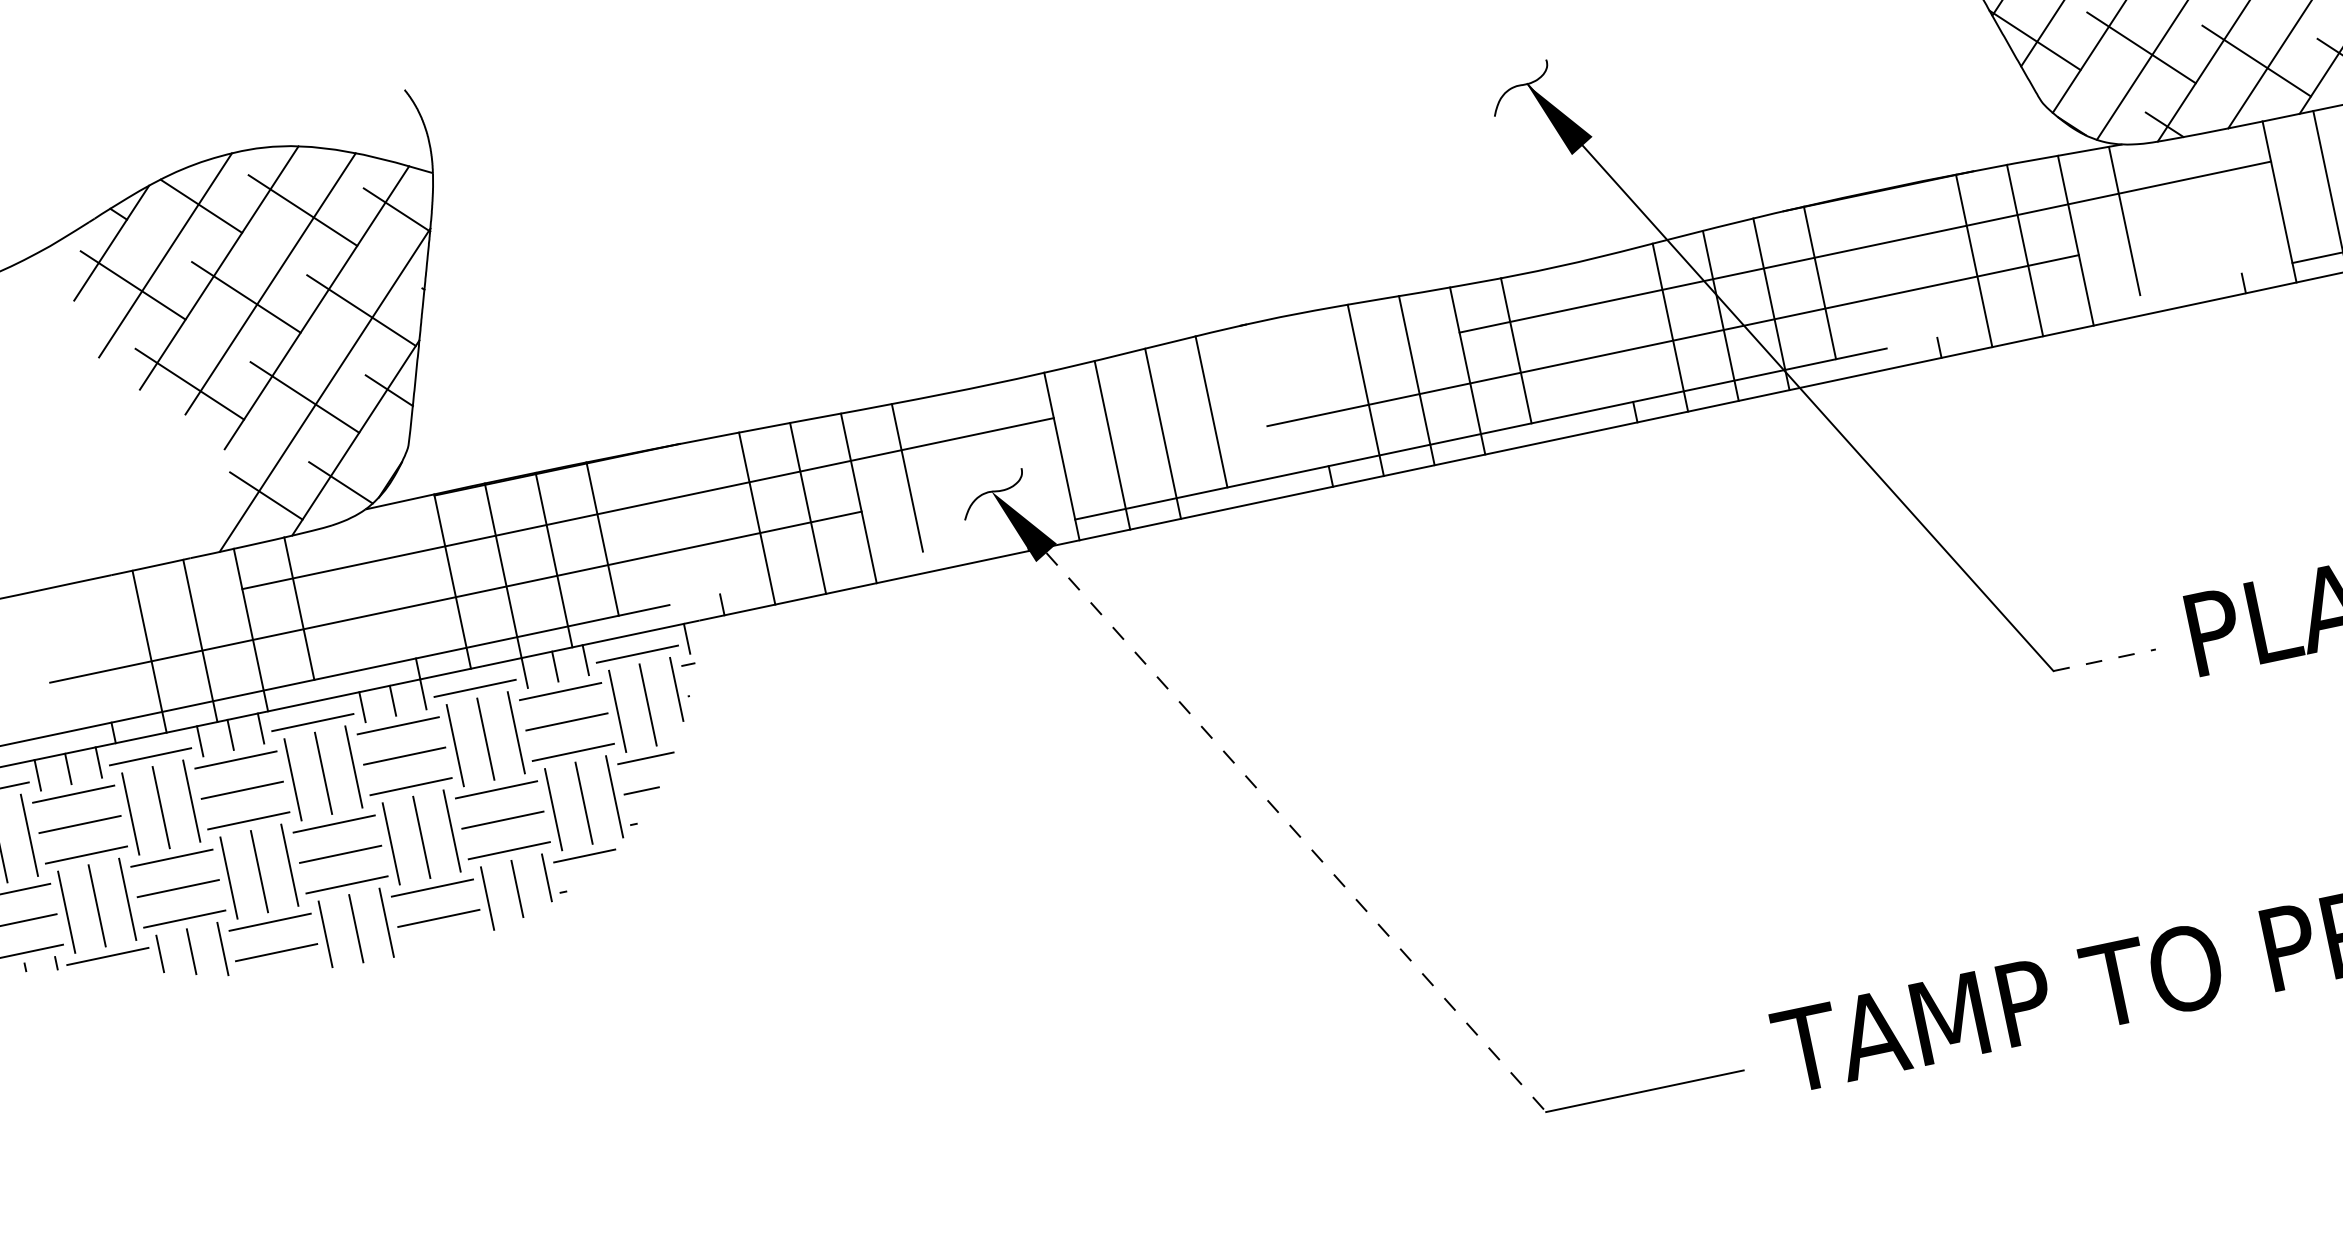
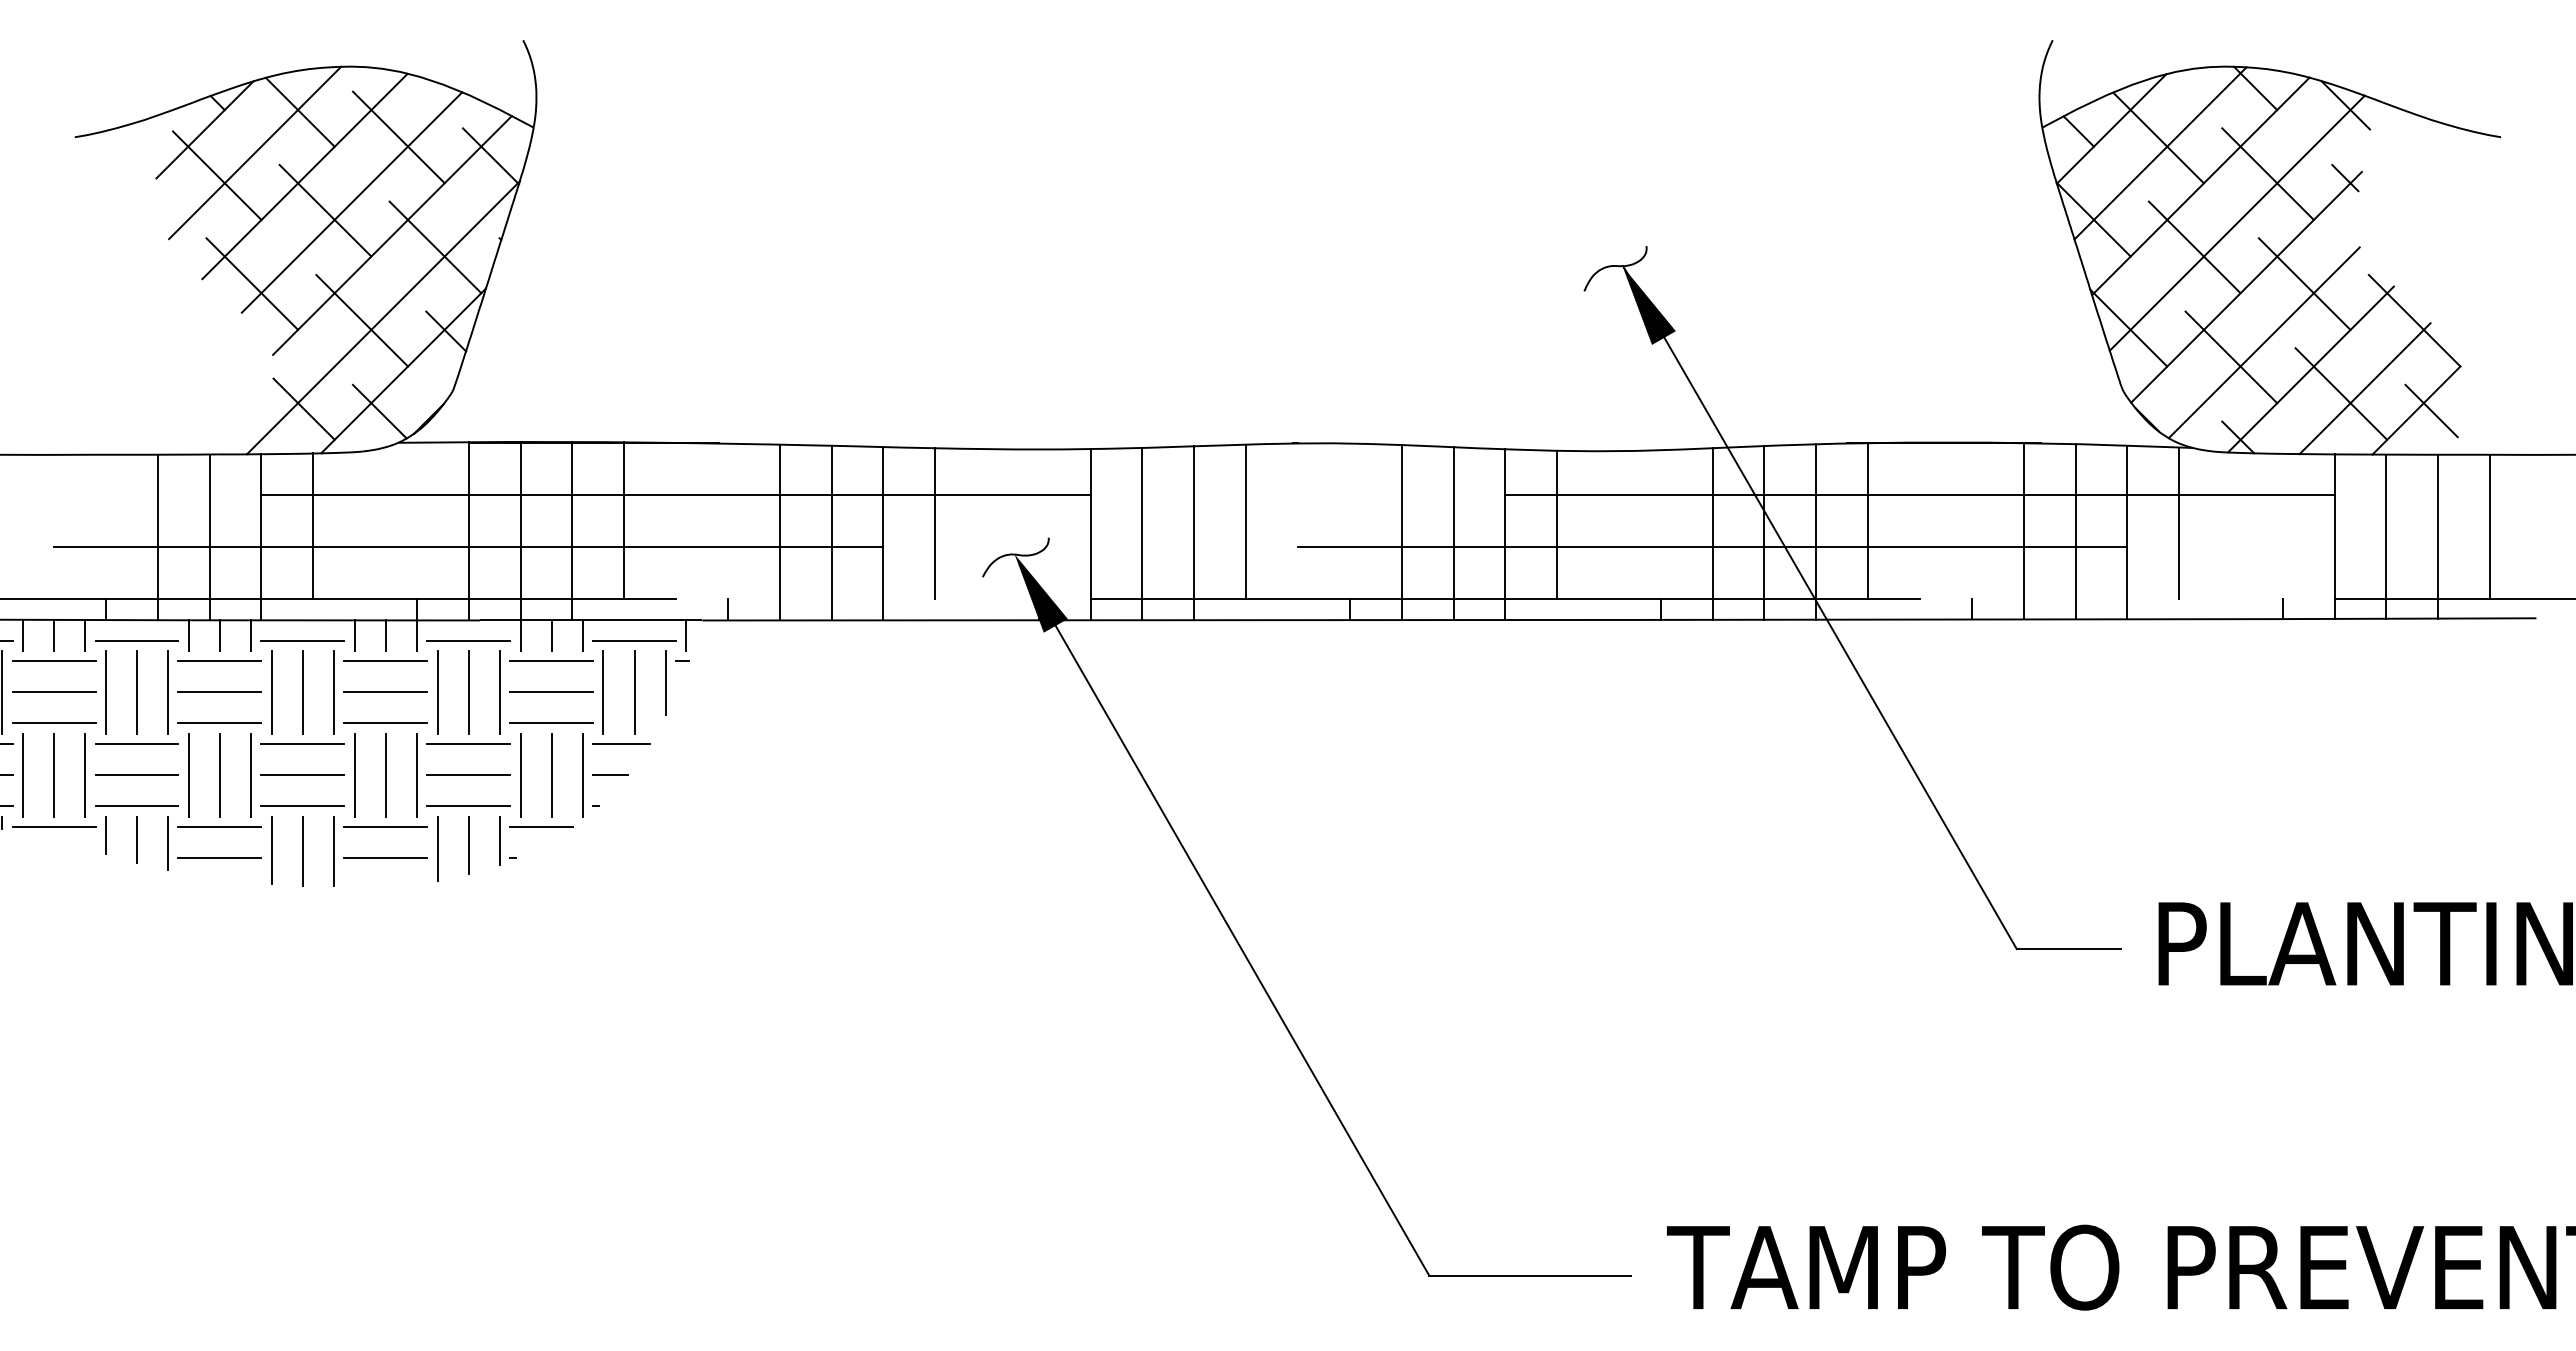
line: (2105, 660) -> (2069, 949), dashed -> solid
line: (1296, 832) -> (1242, 950), dashed -> solid

